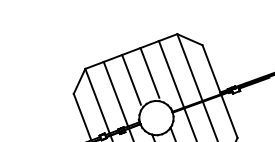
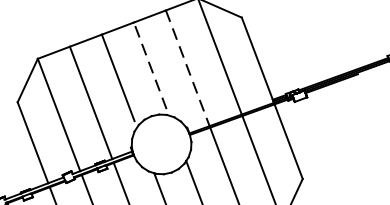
line: (149, 72) -> (149, 65), solid -> dashed
line: (171, 74) -> (187, 68), solid -> dashed

